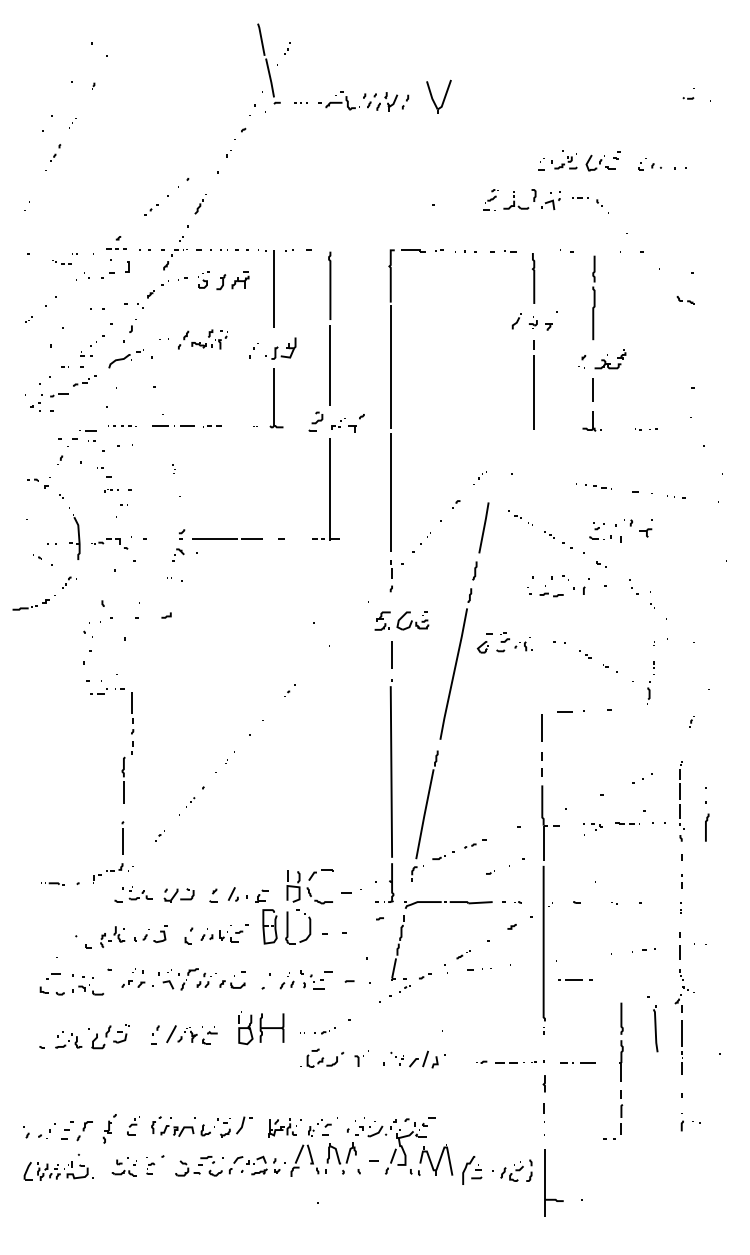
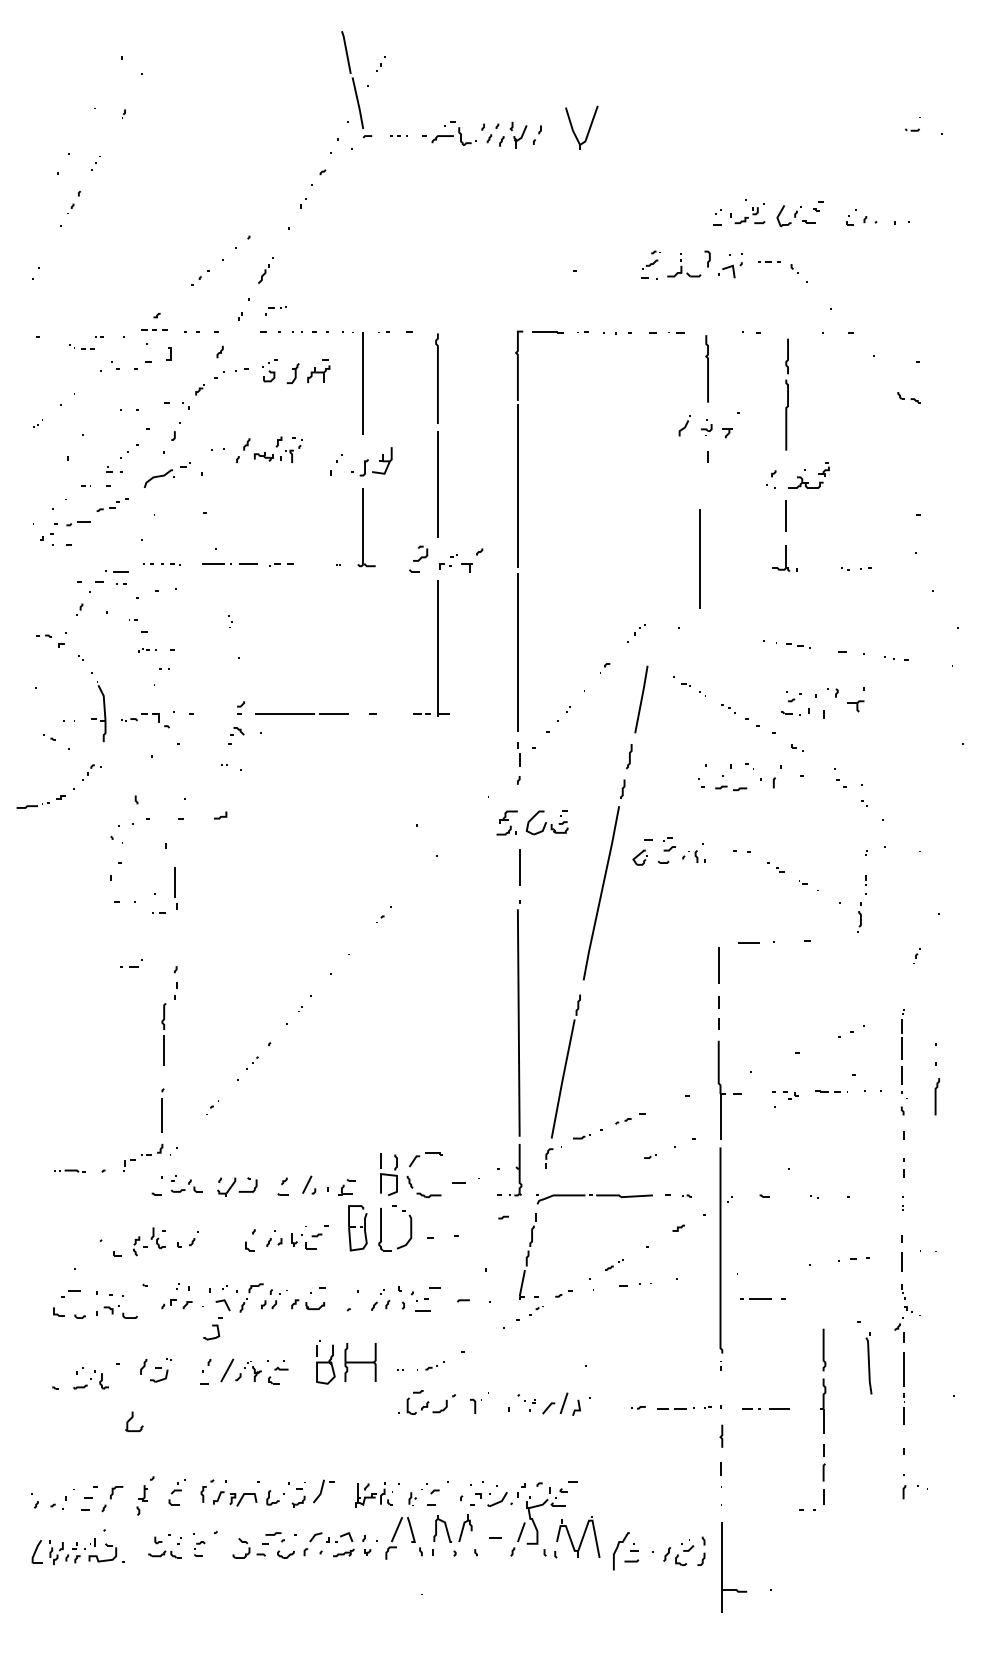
part: (179, 252) -> (275, 310), moved
line: (533, 392) -> (699, 558), moved
part: (99, 691) -> (131, 963), moved
part: (132, 707) -> (175, 888), moved
part: (160, 933) -> (212, 1328), moved
part: (98, 1040) -> (134, 1421), moved

